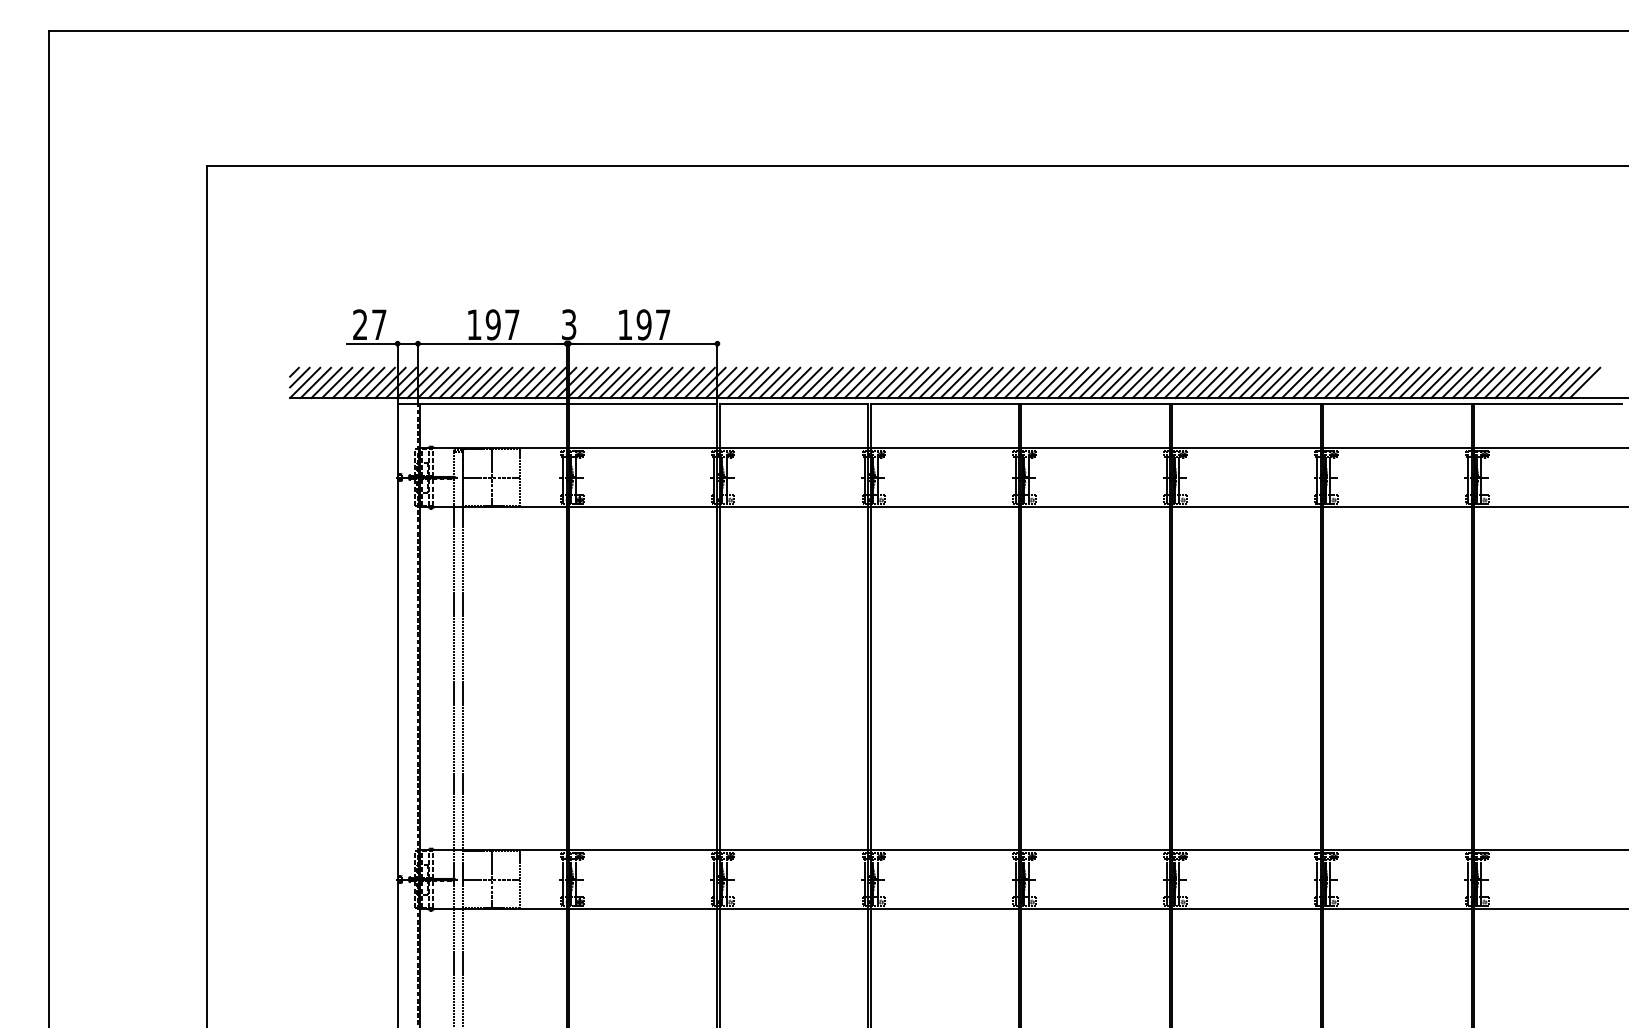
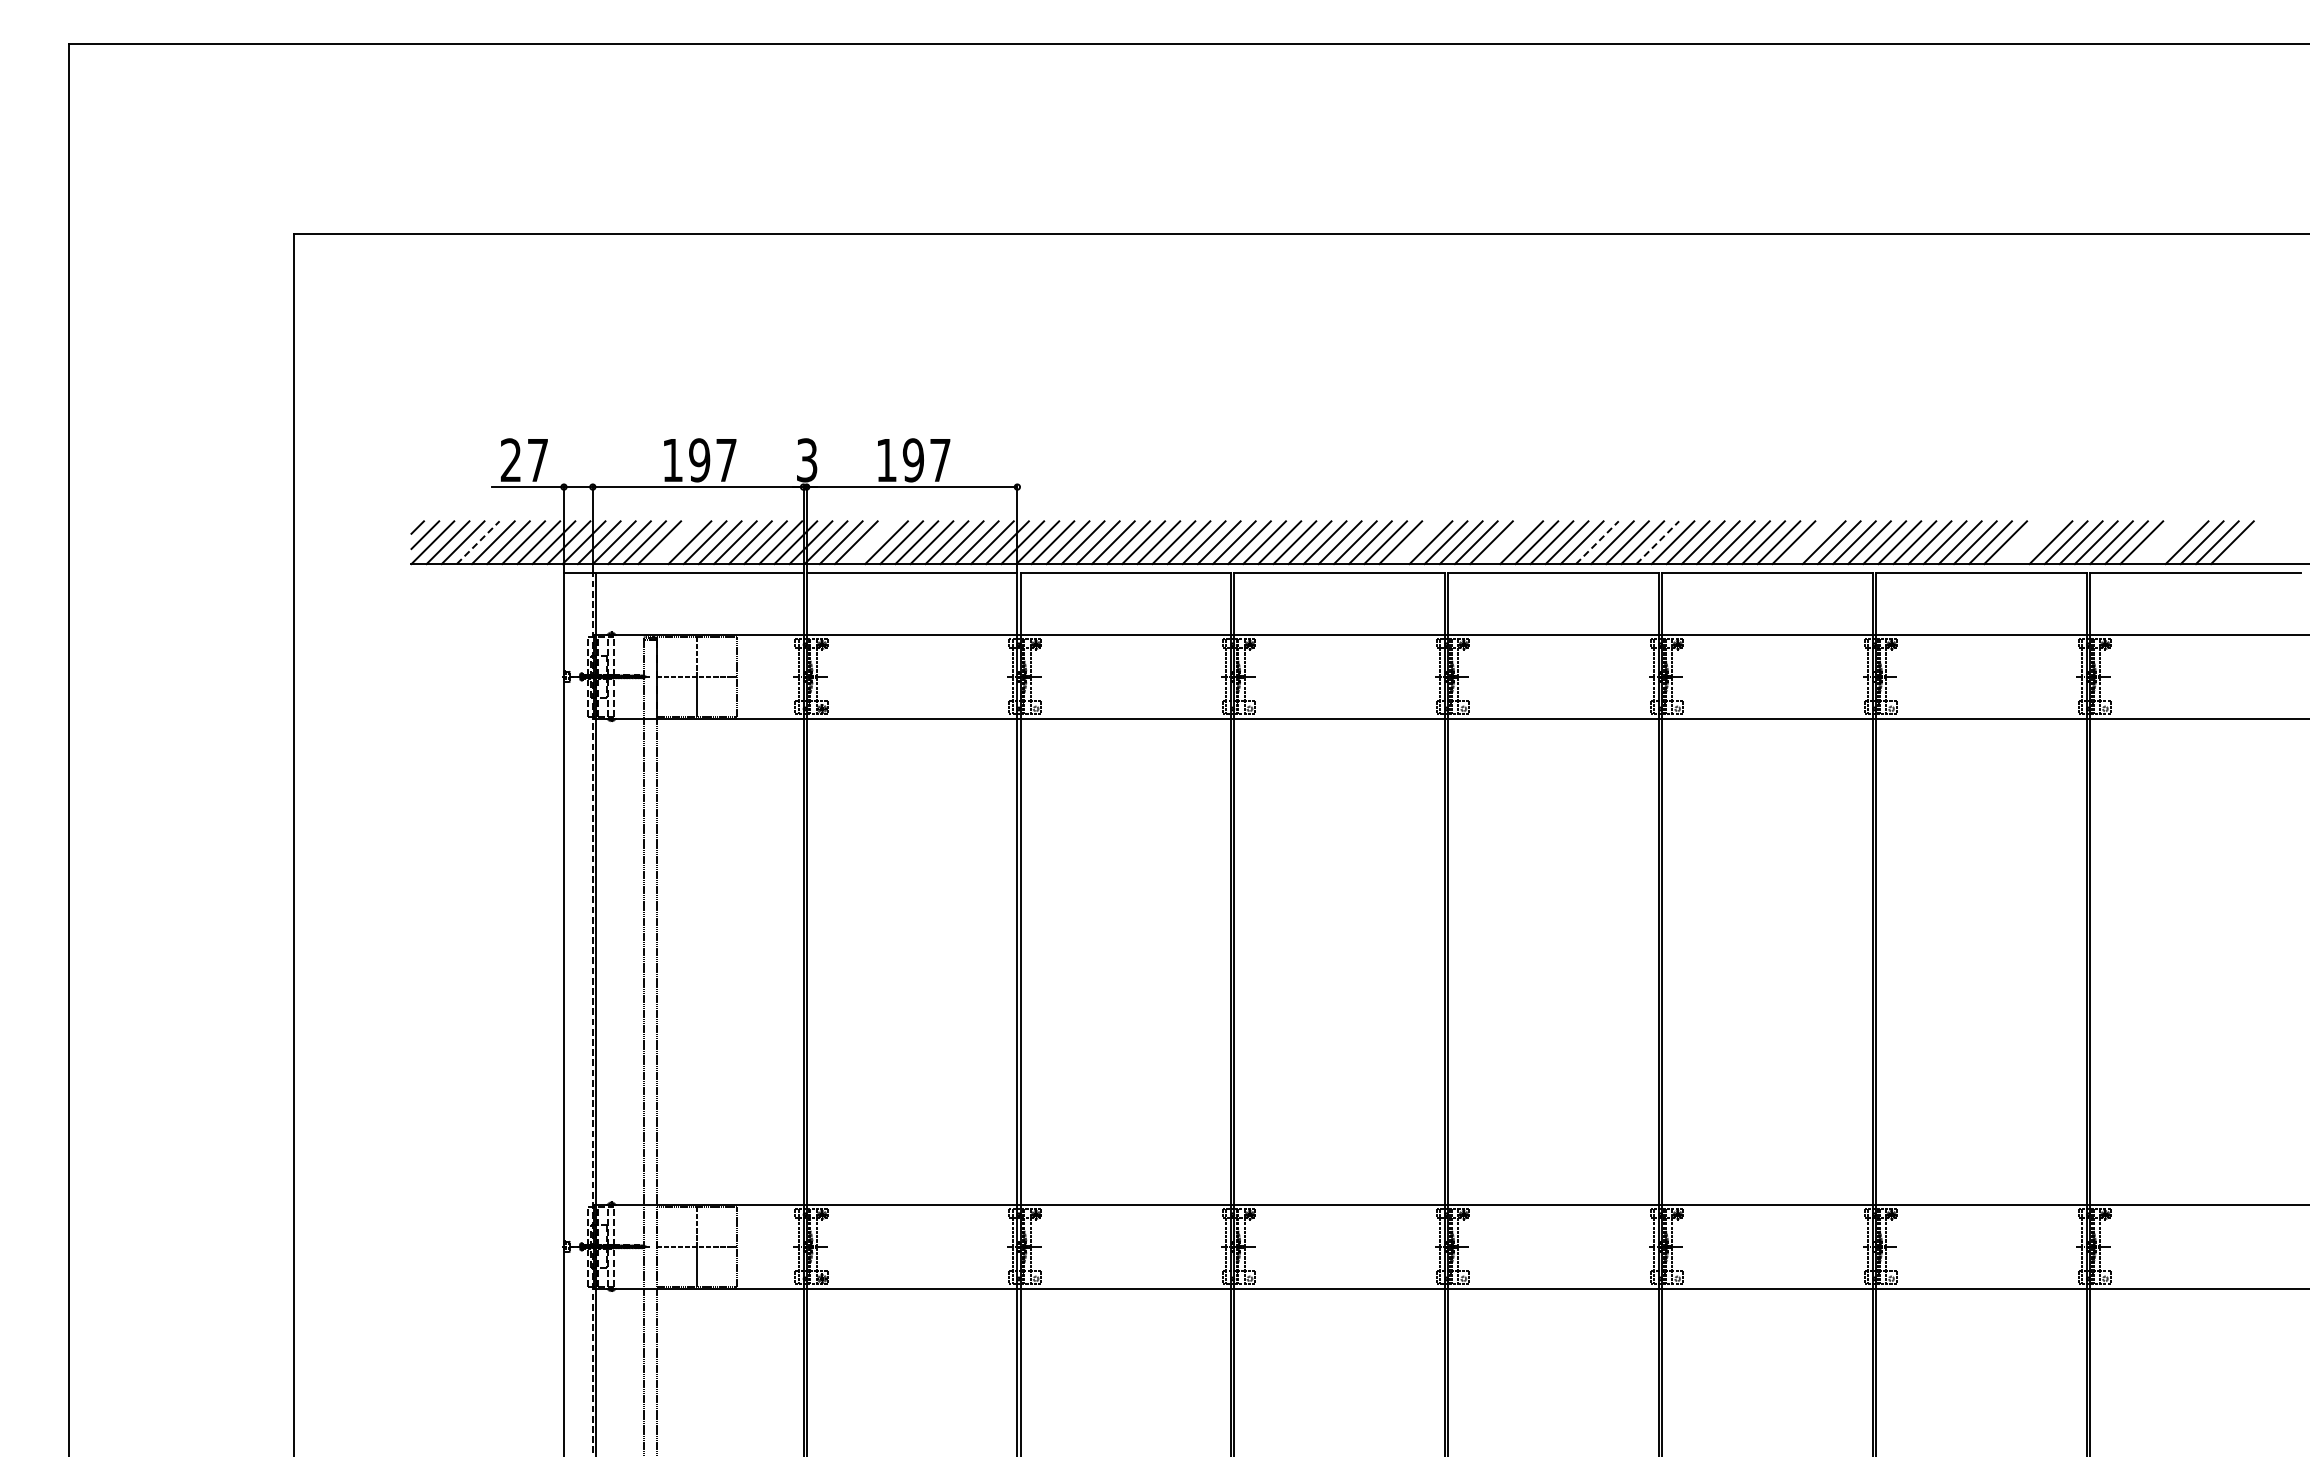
line: (337, 382) -> (478, 542), solid -> dashed
line: (475, 382) -> (674, 542), removed
line: (614, 382) -> (871, 542), removed
line: (998, 382) -> (1415, 542), removed
line: (1062, 382) -> (1506, 542), removed
line: (1126, 382) -> (1597, 542), solid -> dashed
line: (1169, 382) -> (1658, 542), solid -> dashed
line: (1275, 382) -> (1808, 542), removed
line: (1424, 382) -> (2020, 542), removed
line: (1435, 382) -> (2035, 542), removed
line: (1520, 382) -> (2156, 542), removed
line: (1531, 382) -> (2171, 542), removed
line: (1585, 382) -> (2247, 542), removed

